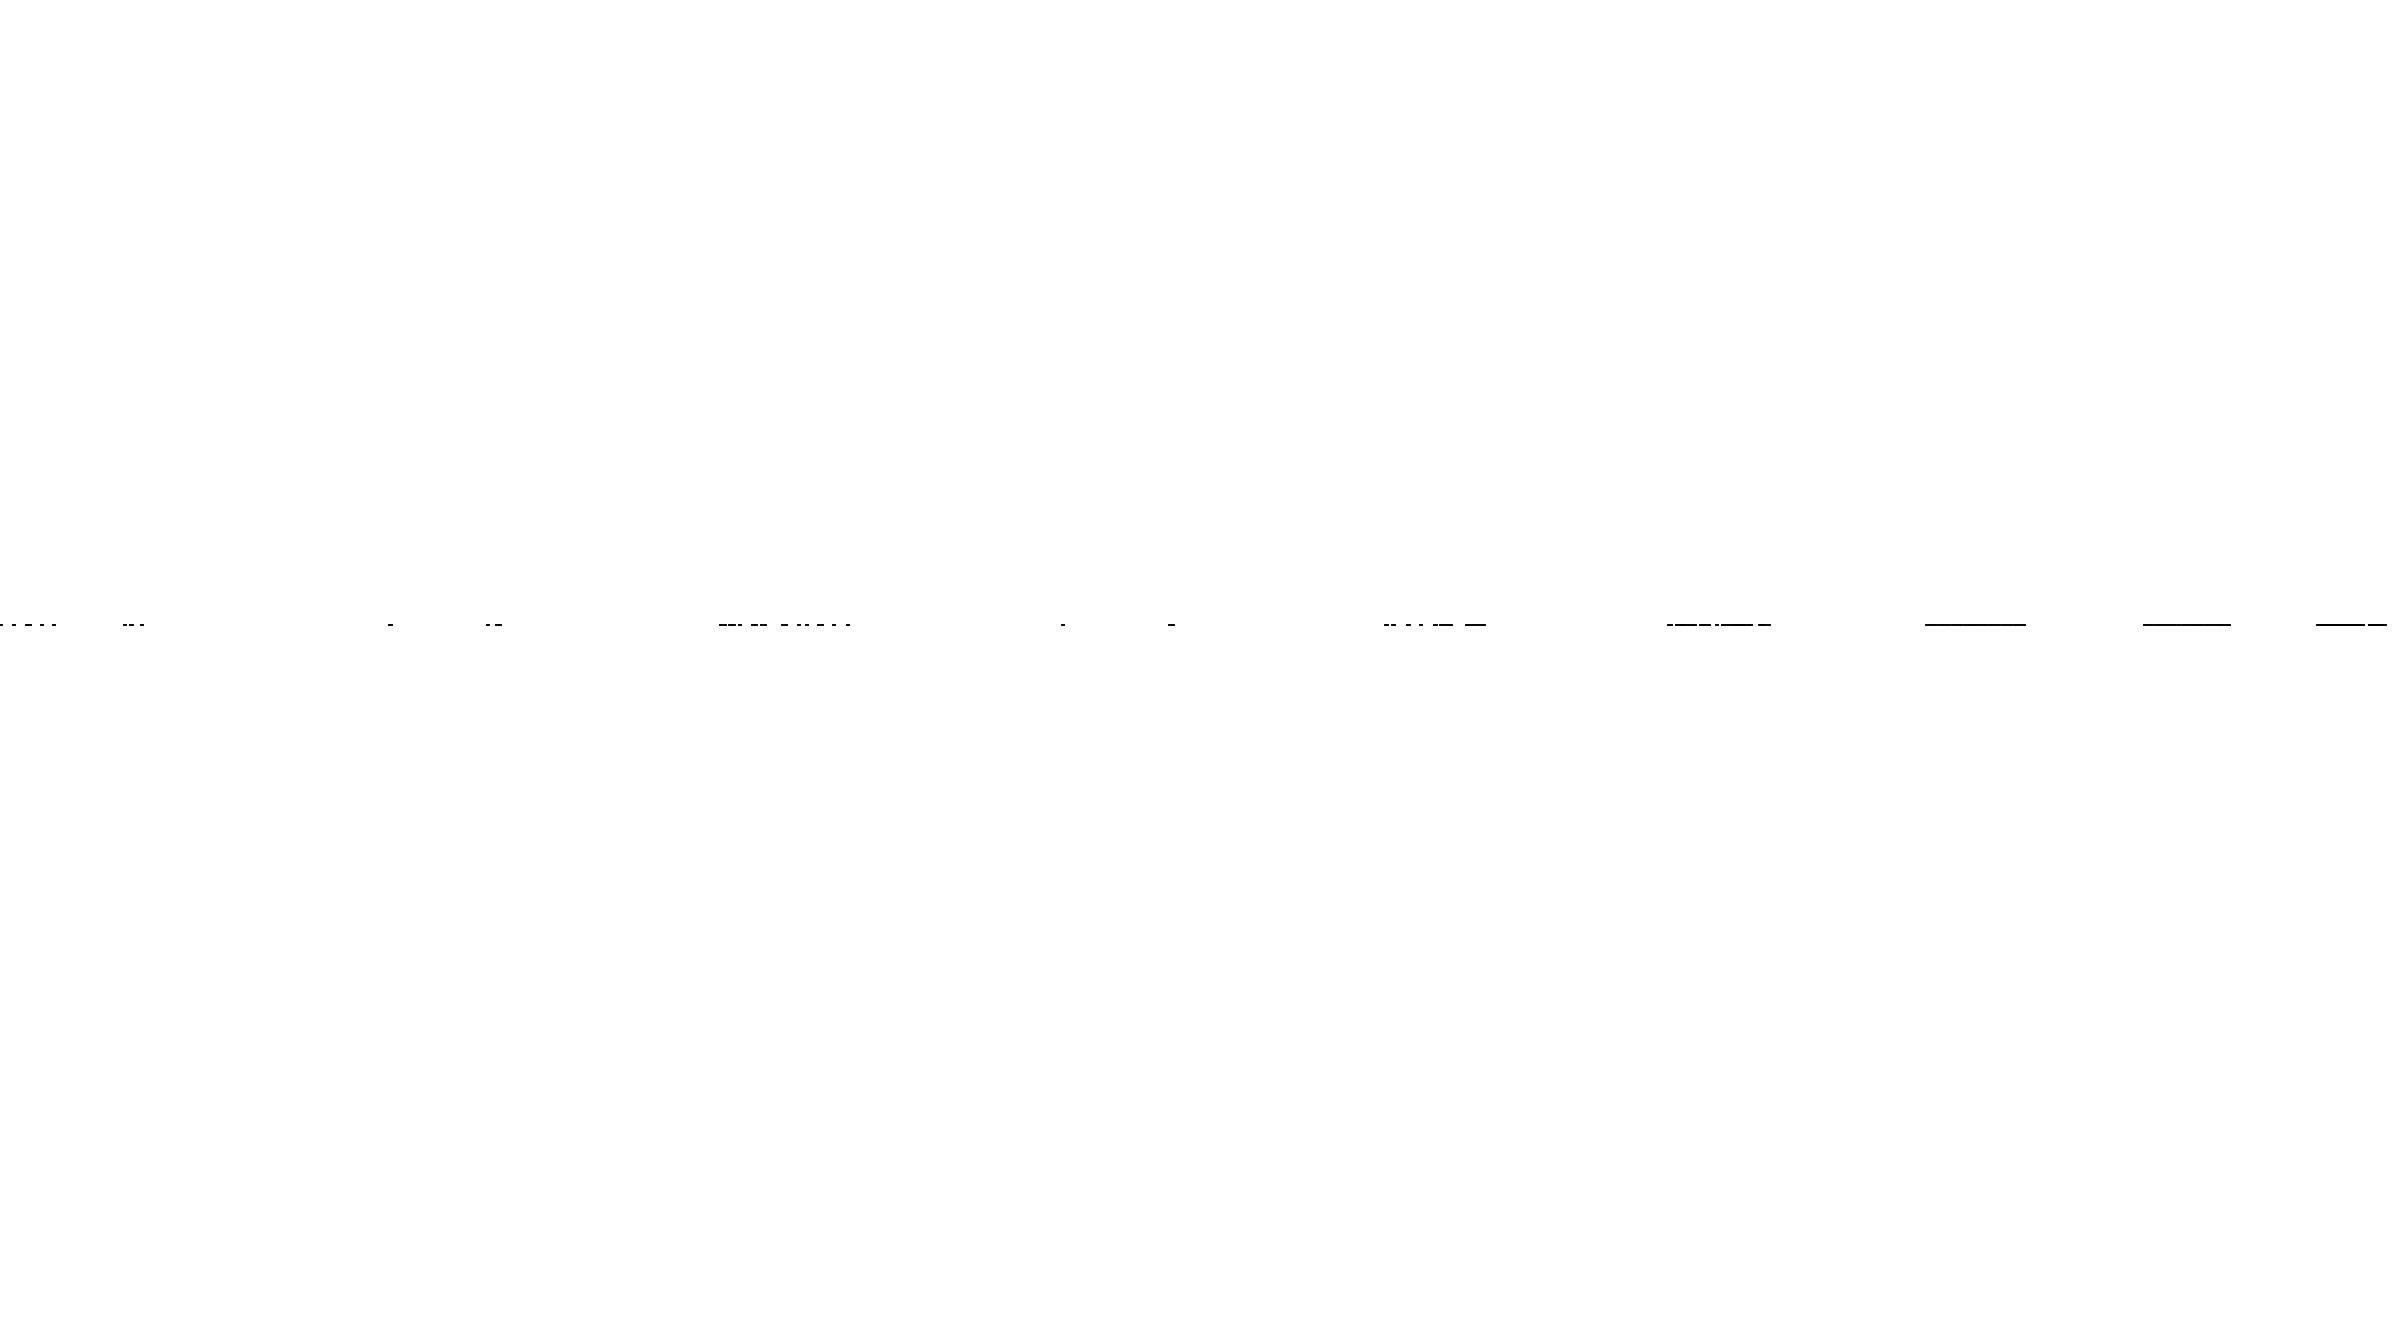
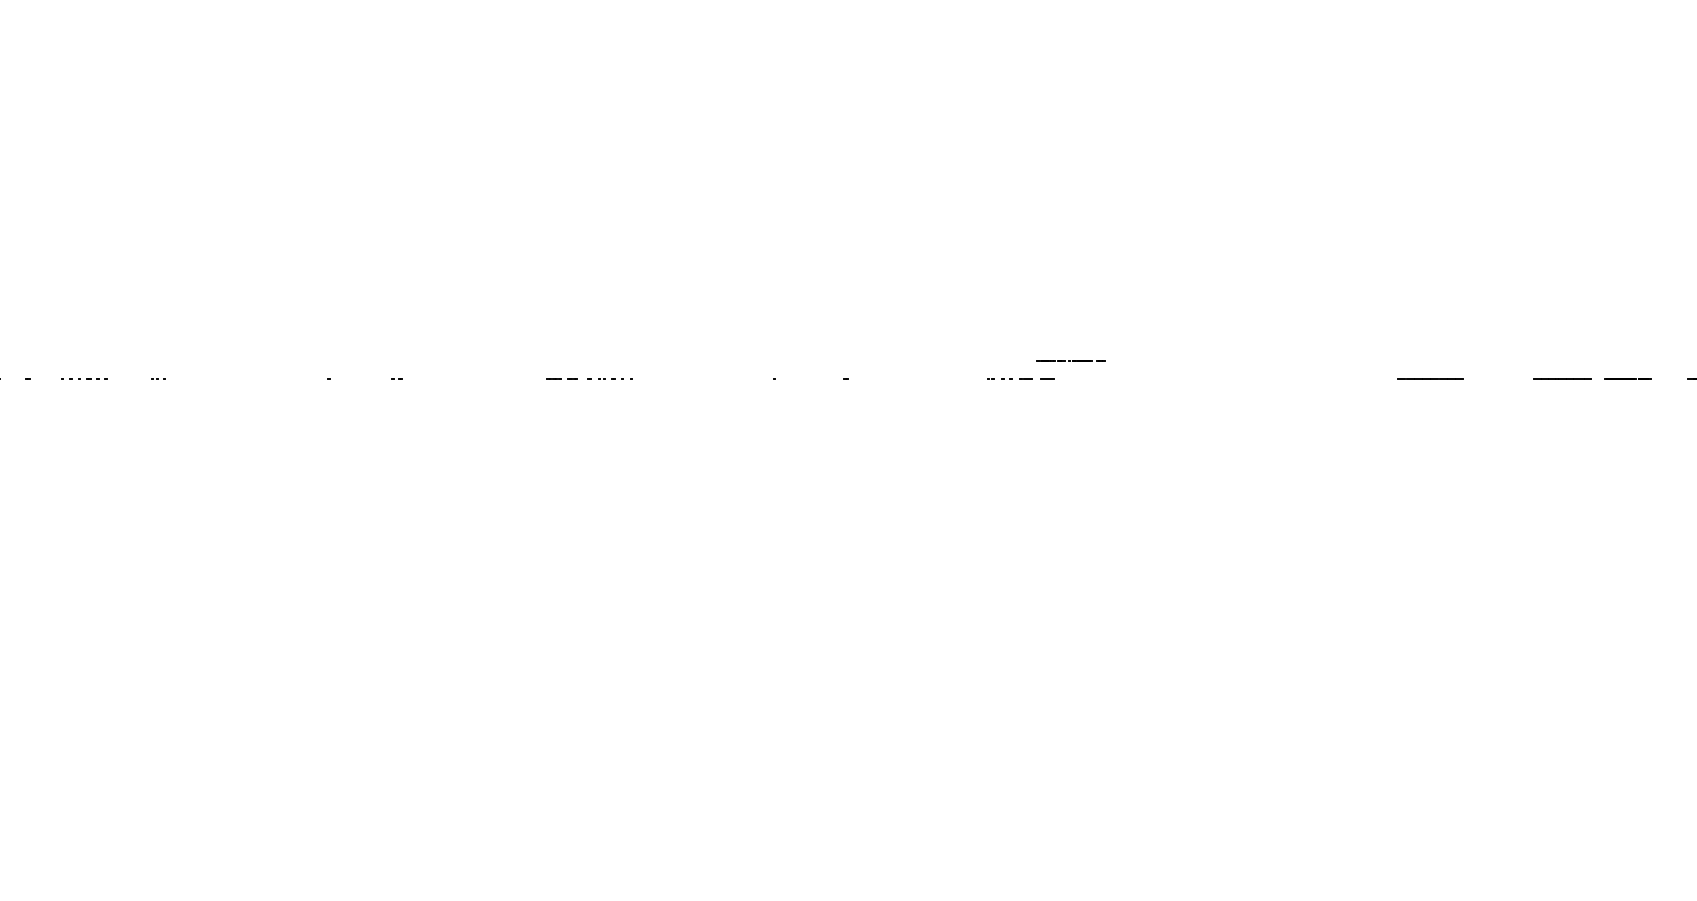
line: (1718, 624) -> (1070, 360), moved
line: (1975, 624) -> (1430, 378), moved
line: (2186, 624) -> (1562, 378), moved

